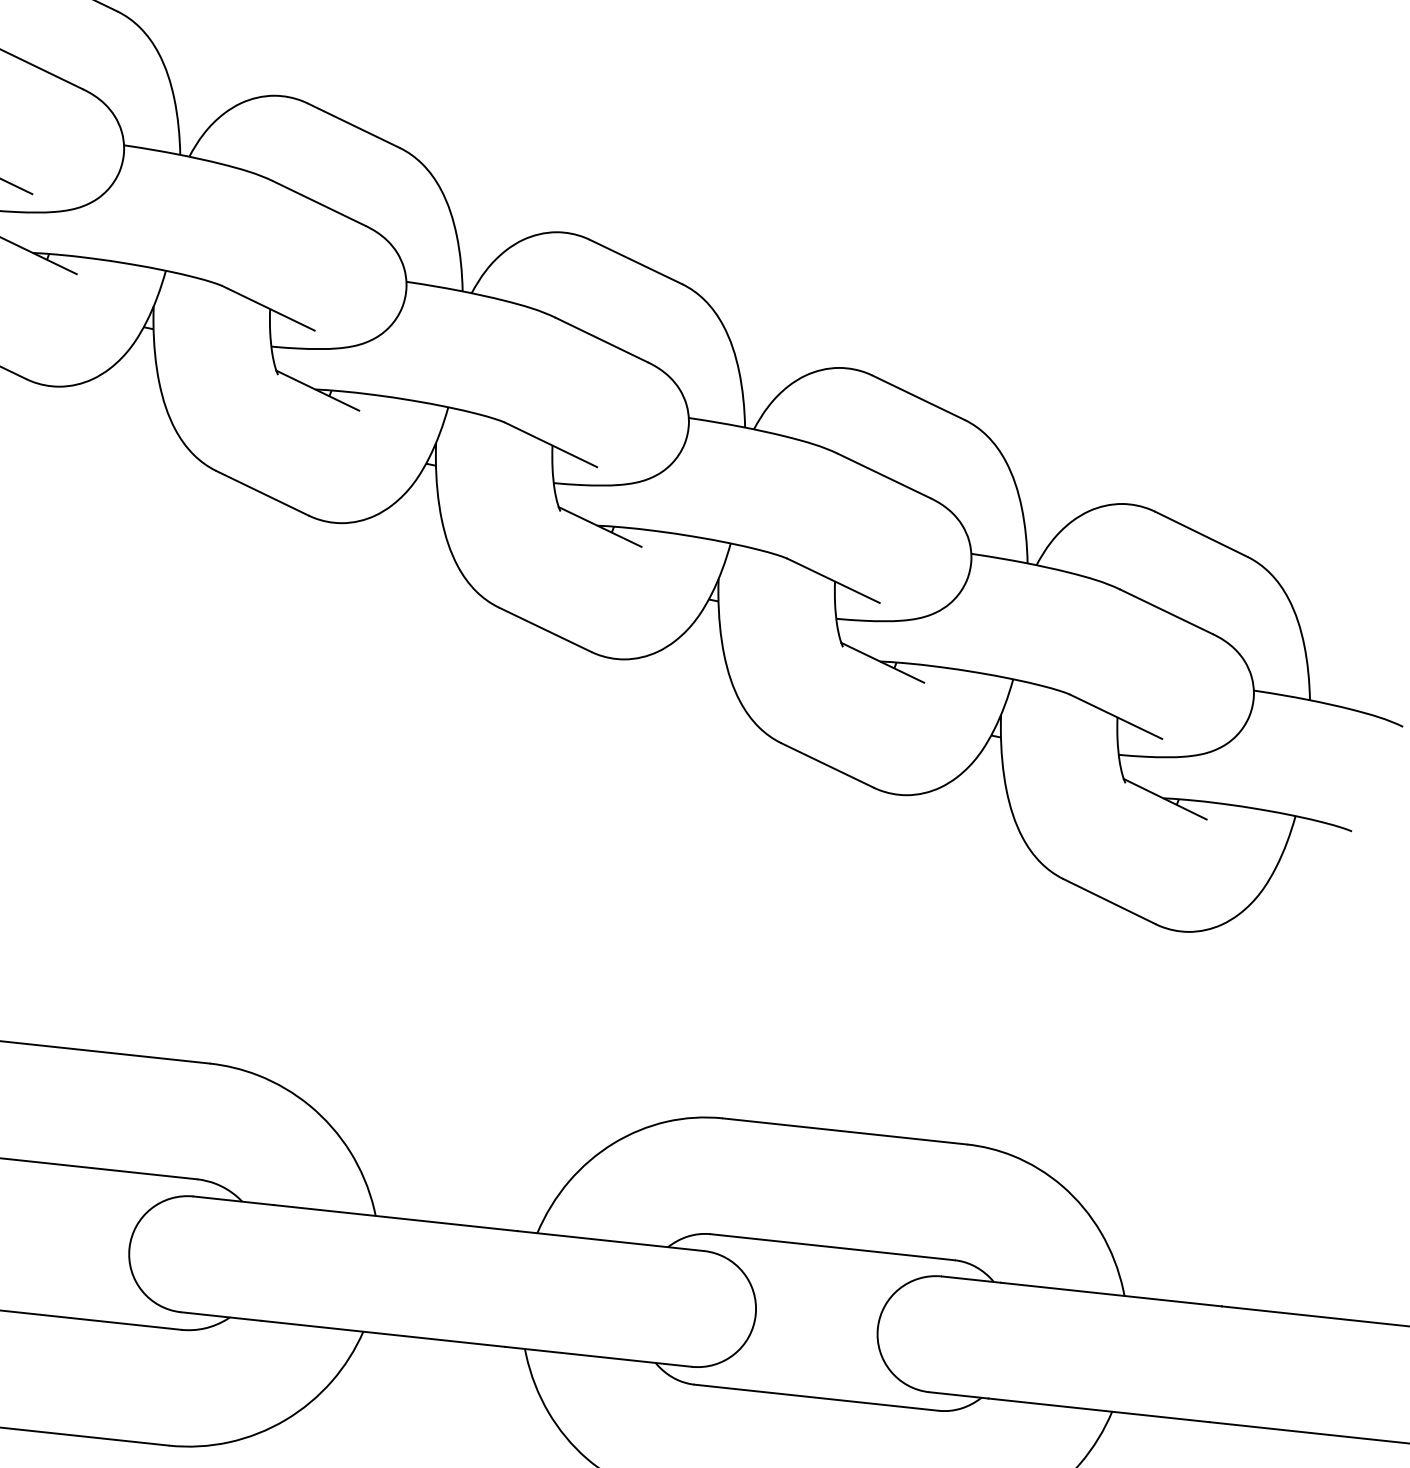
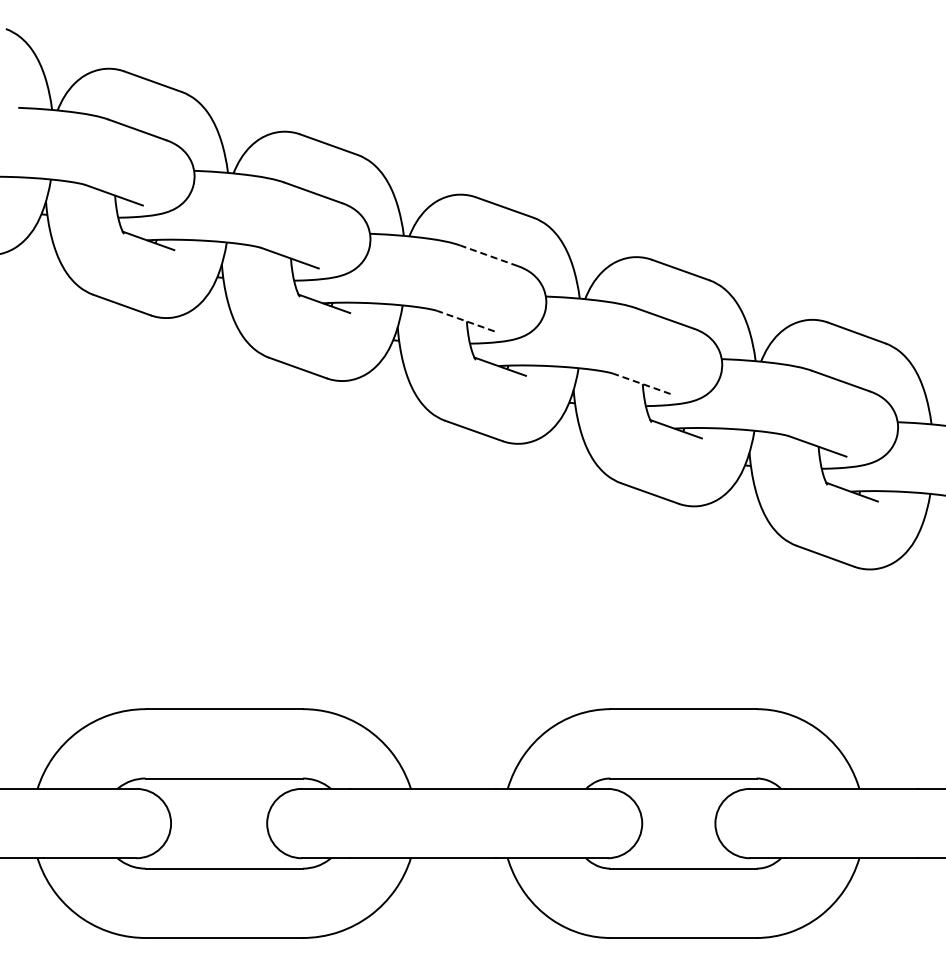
line: (600, 339) -> (488, 255), solid -> dashed
line: (550, 445) -> (465, 321), solid -> dashed
line: (833, 580) -> (641, 383), solid -> dashed

